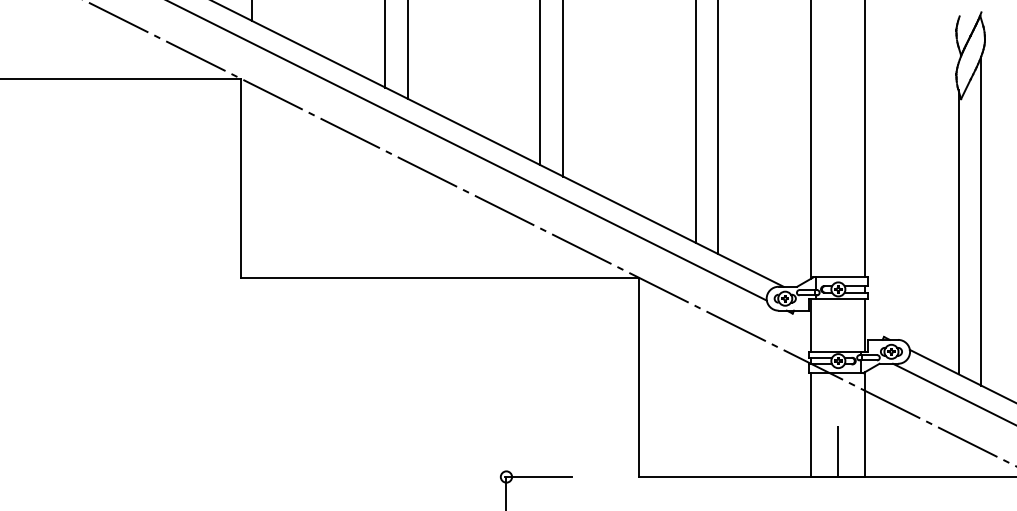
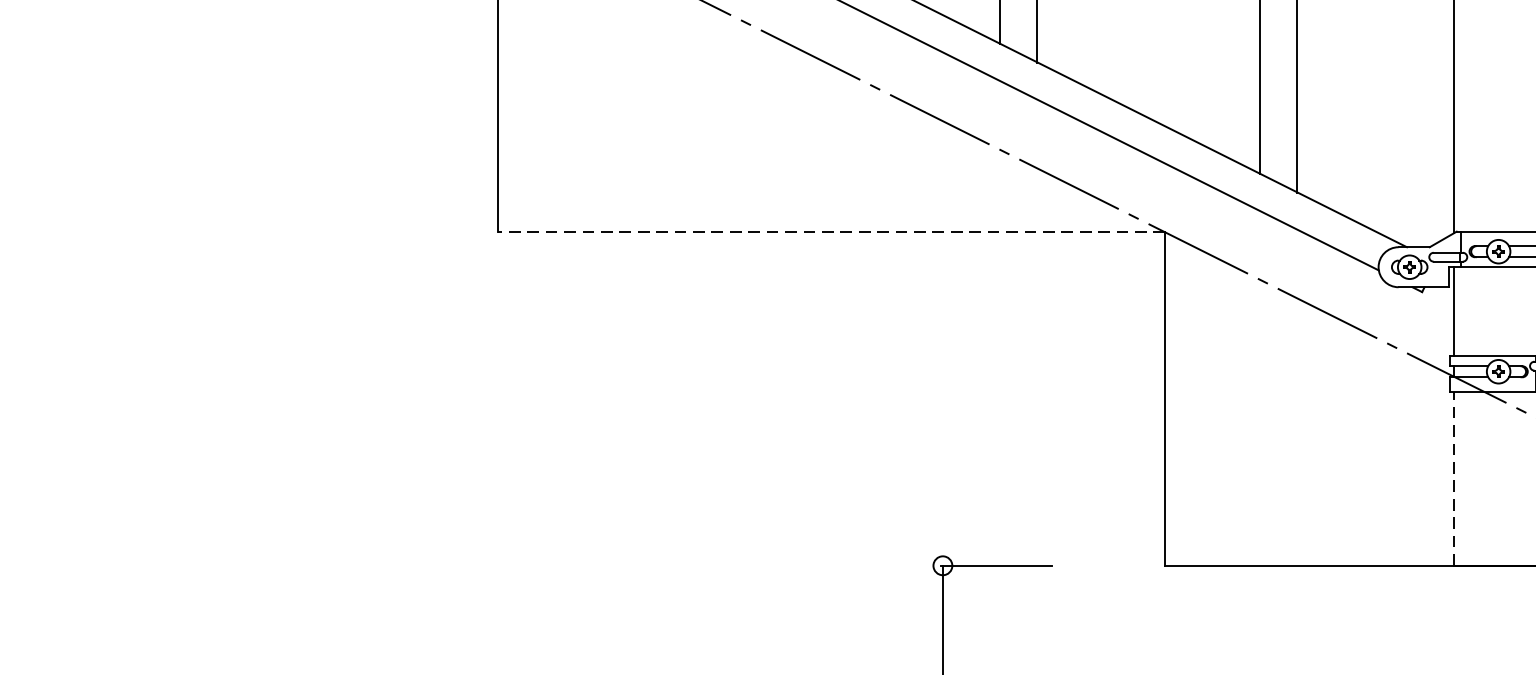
line: (439, 277) -> (830, 231), solid -> dashed
line: (811, 425) -> (1453, 479), solid -> dashed
line: (838, 451) -> (1498, 523), removed

